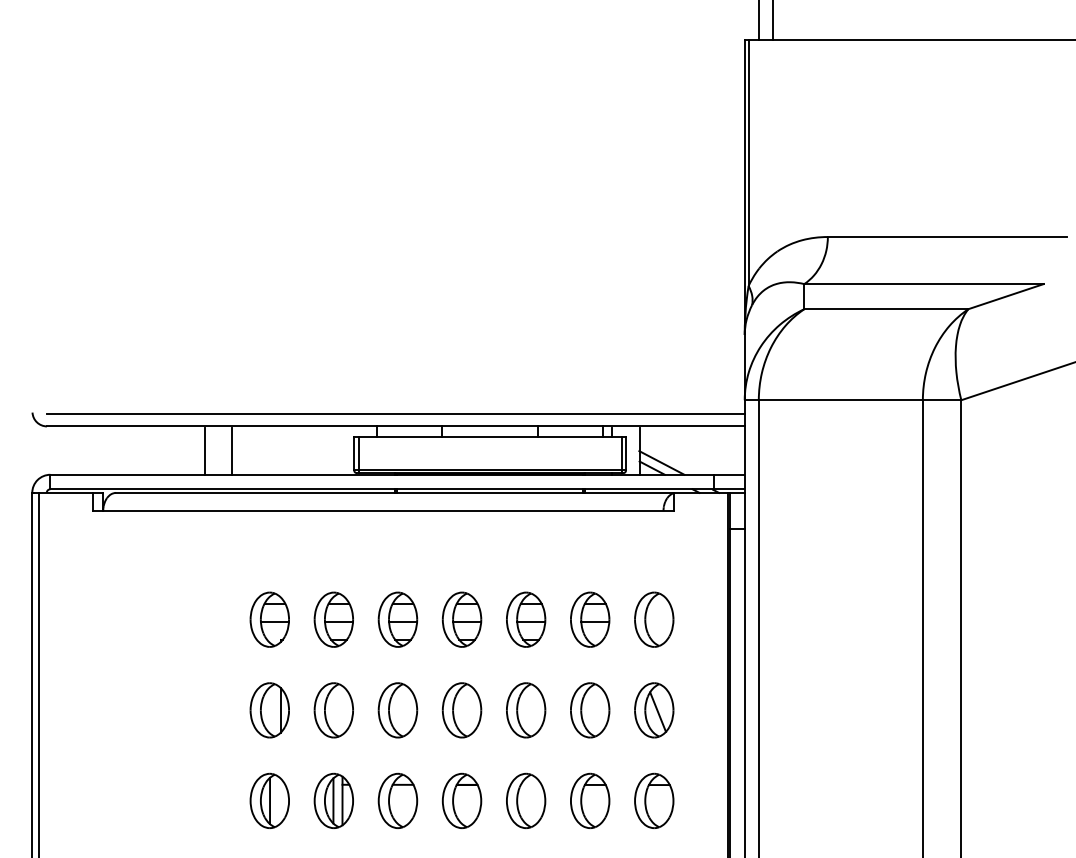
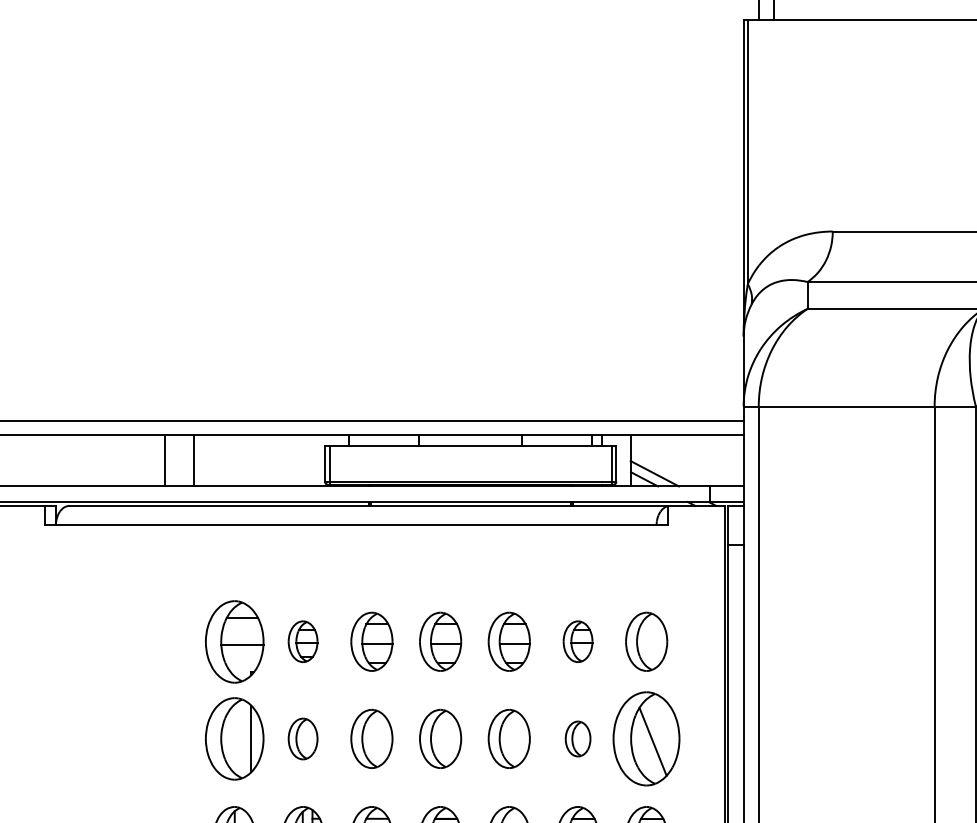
part: (269, 619) -> (234, 641), size x1.4
part: (333, 619) -> (302, 641), size x0.7
part: (590, 619) -> (578, 641), size x0.7
part: (269, 710) -> (234, 739), size x1.4
part: (333, 710) -> (302, 739), size x0.7
part: (590, 710) -> (578, 739), size x0.6
part: (654, 710) -> (646, 739), size x1.6

